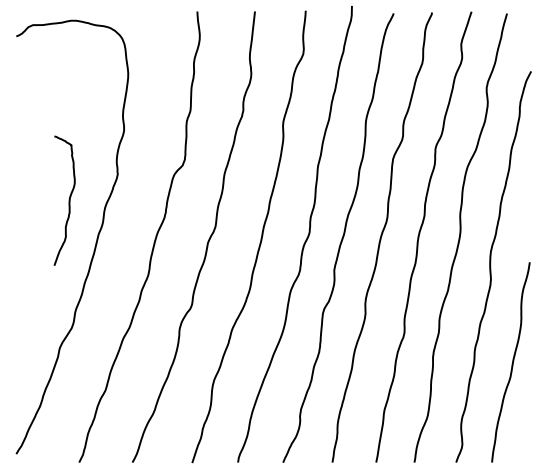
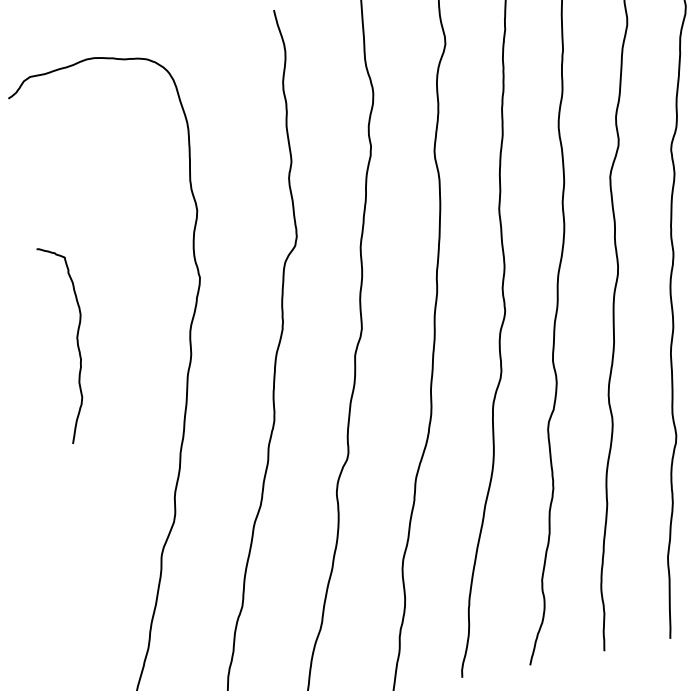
curve: (68, 200) -> (75, 341), moved

